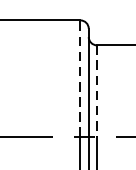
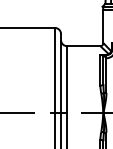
line: (79, 77) -> (54, 69), dashed -> solid
line: (97, 91) -> (67, 79), dashed -> solid

